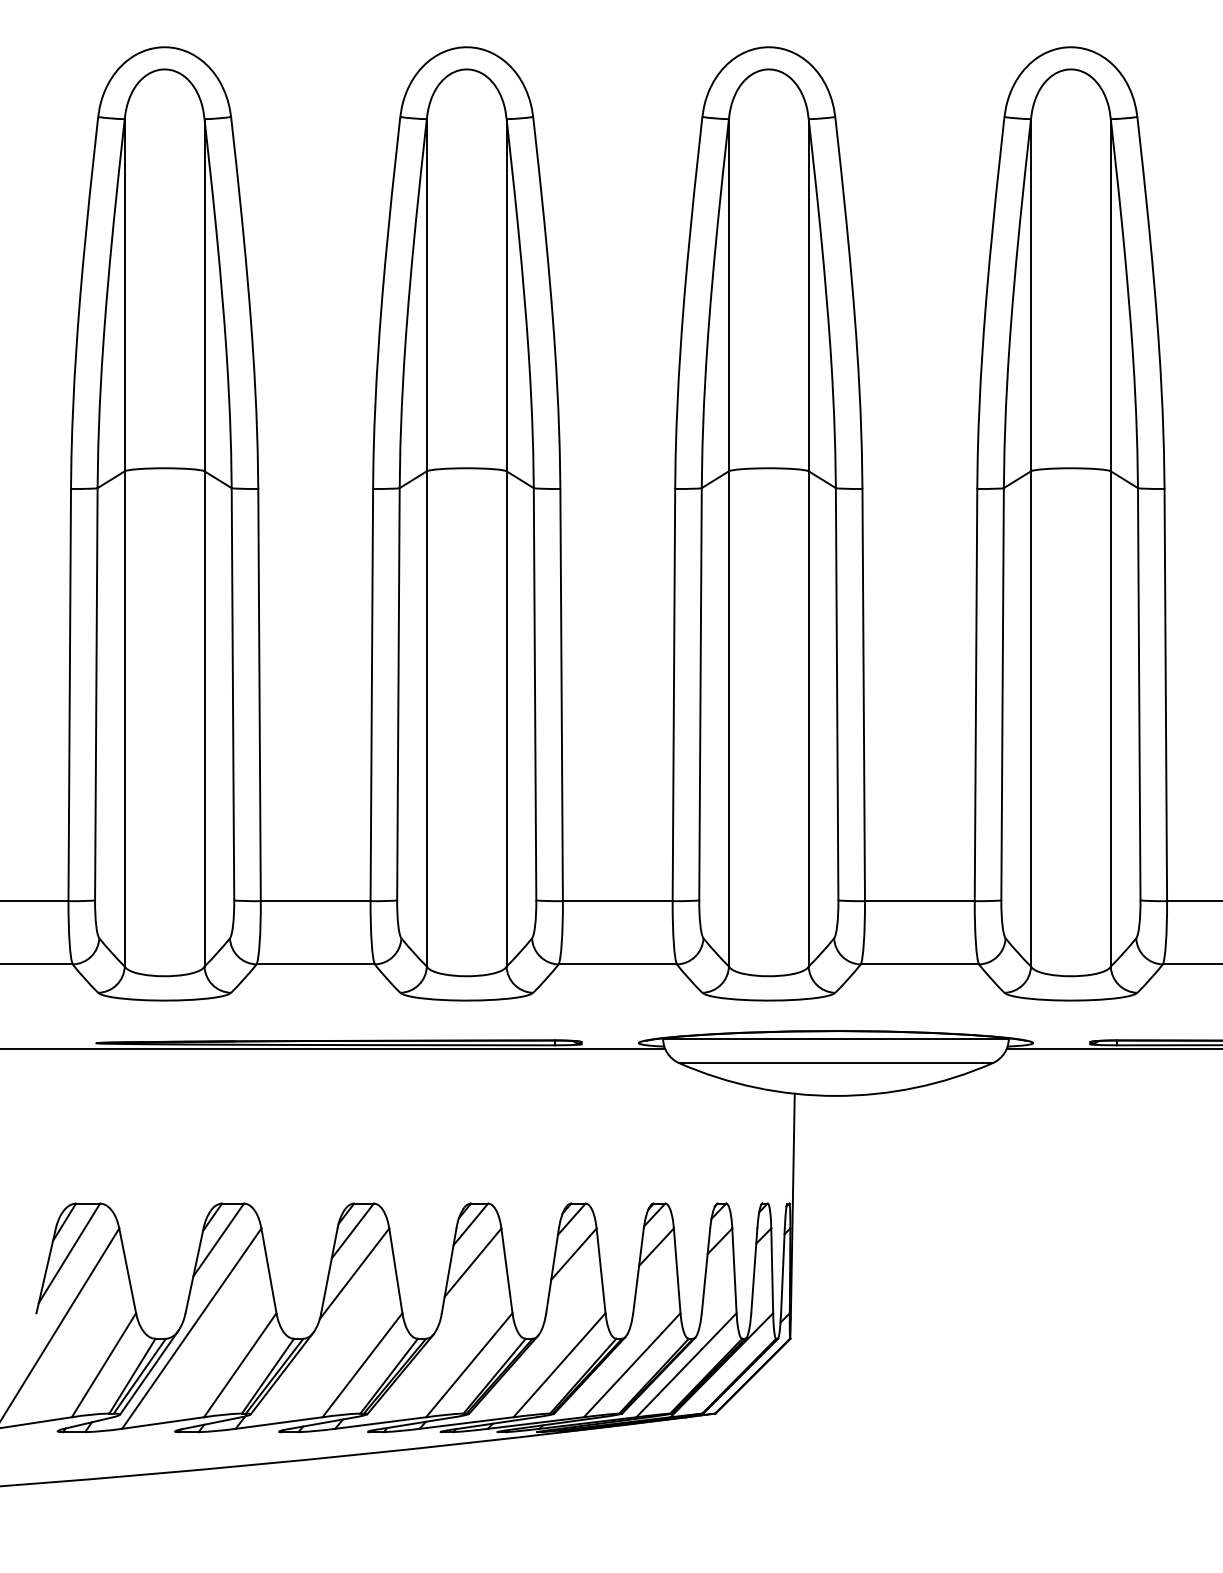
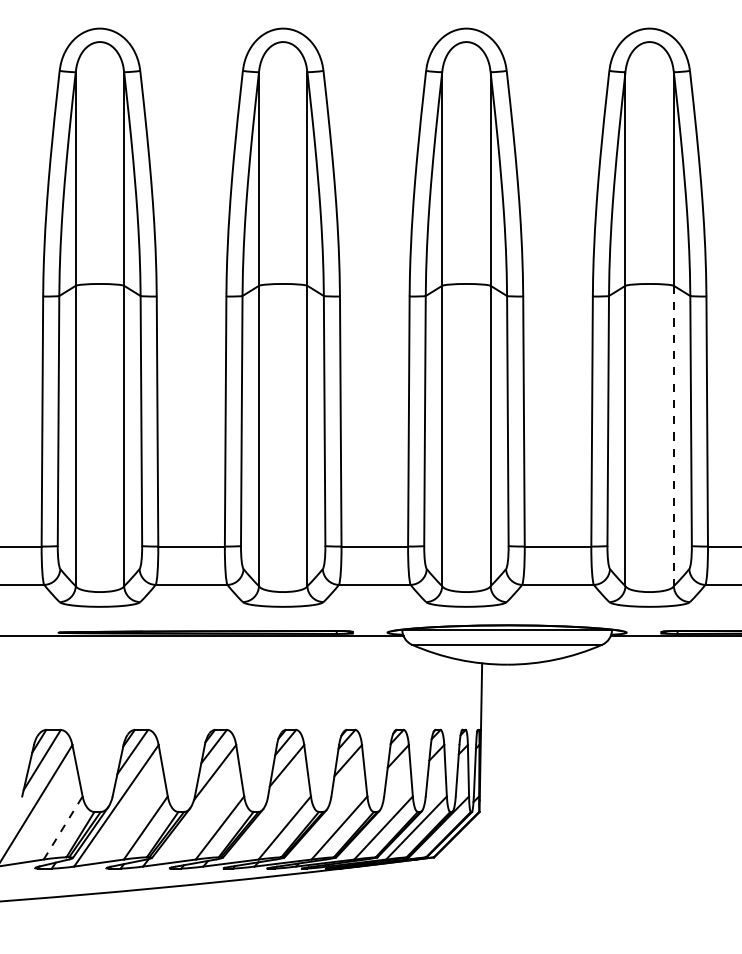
line: (1110, 719) -> (673, 436), solid -> dashed
line: (104, 1364) -> (63, 827), solid -> dashed

